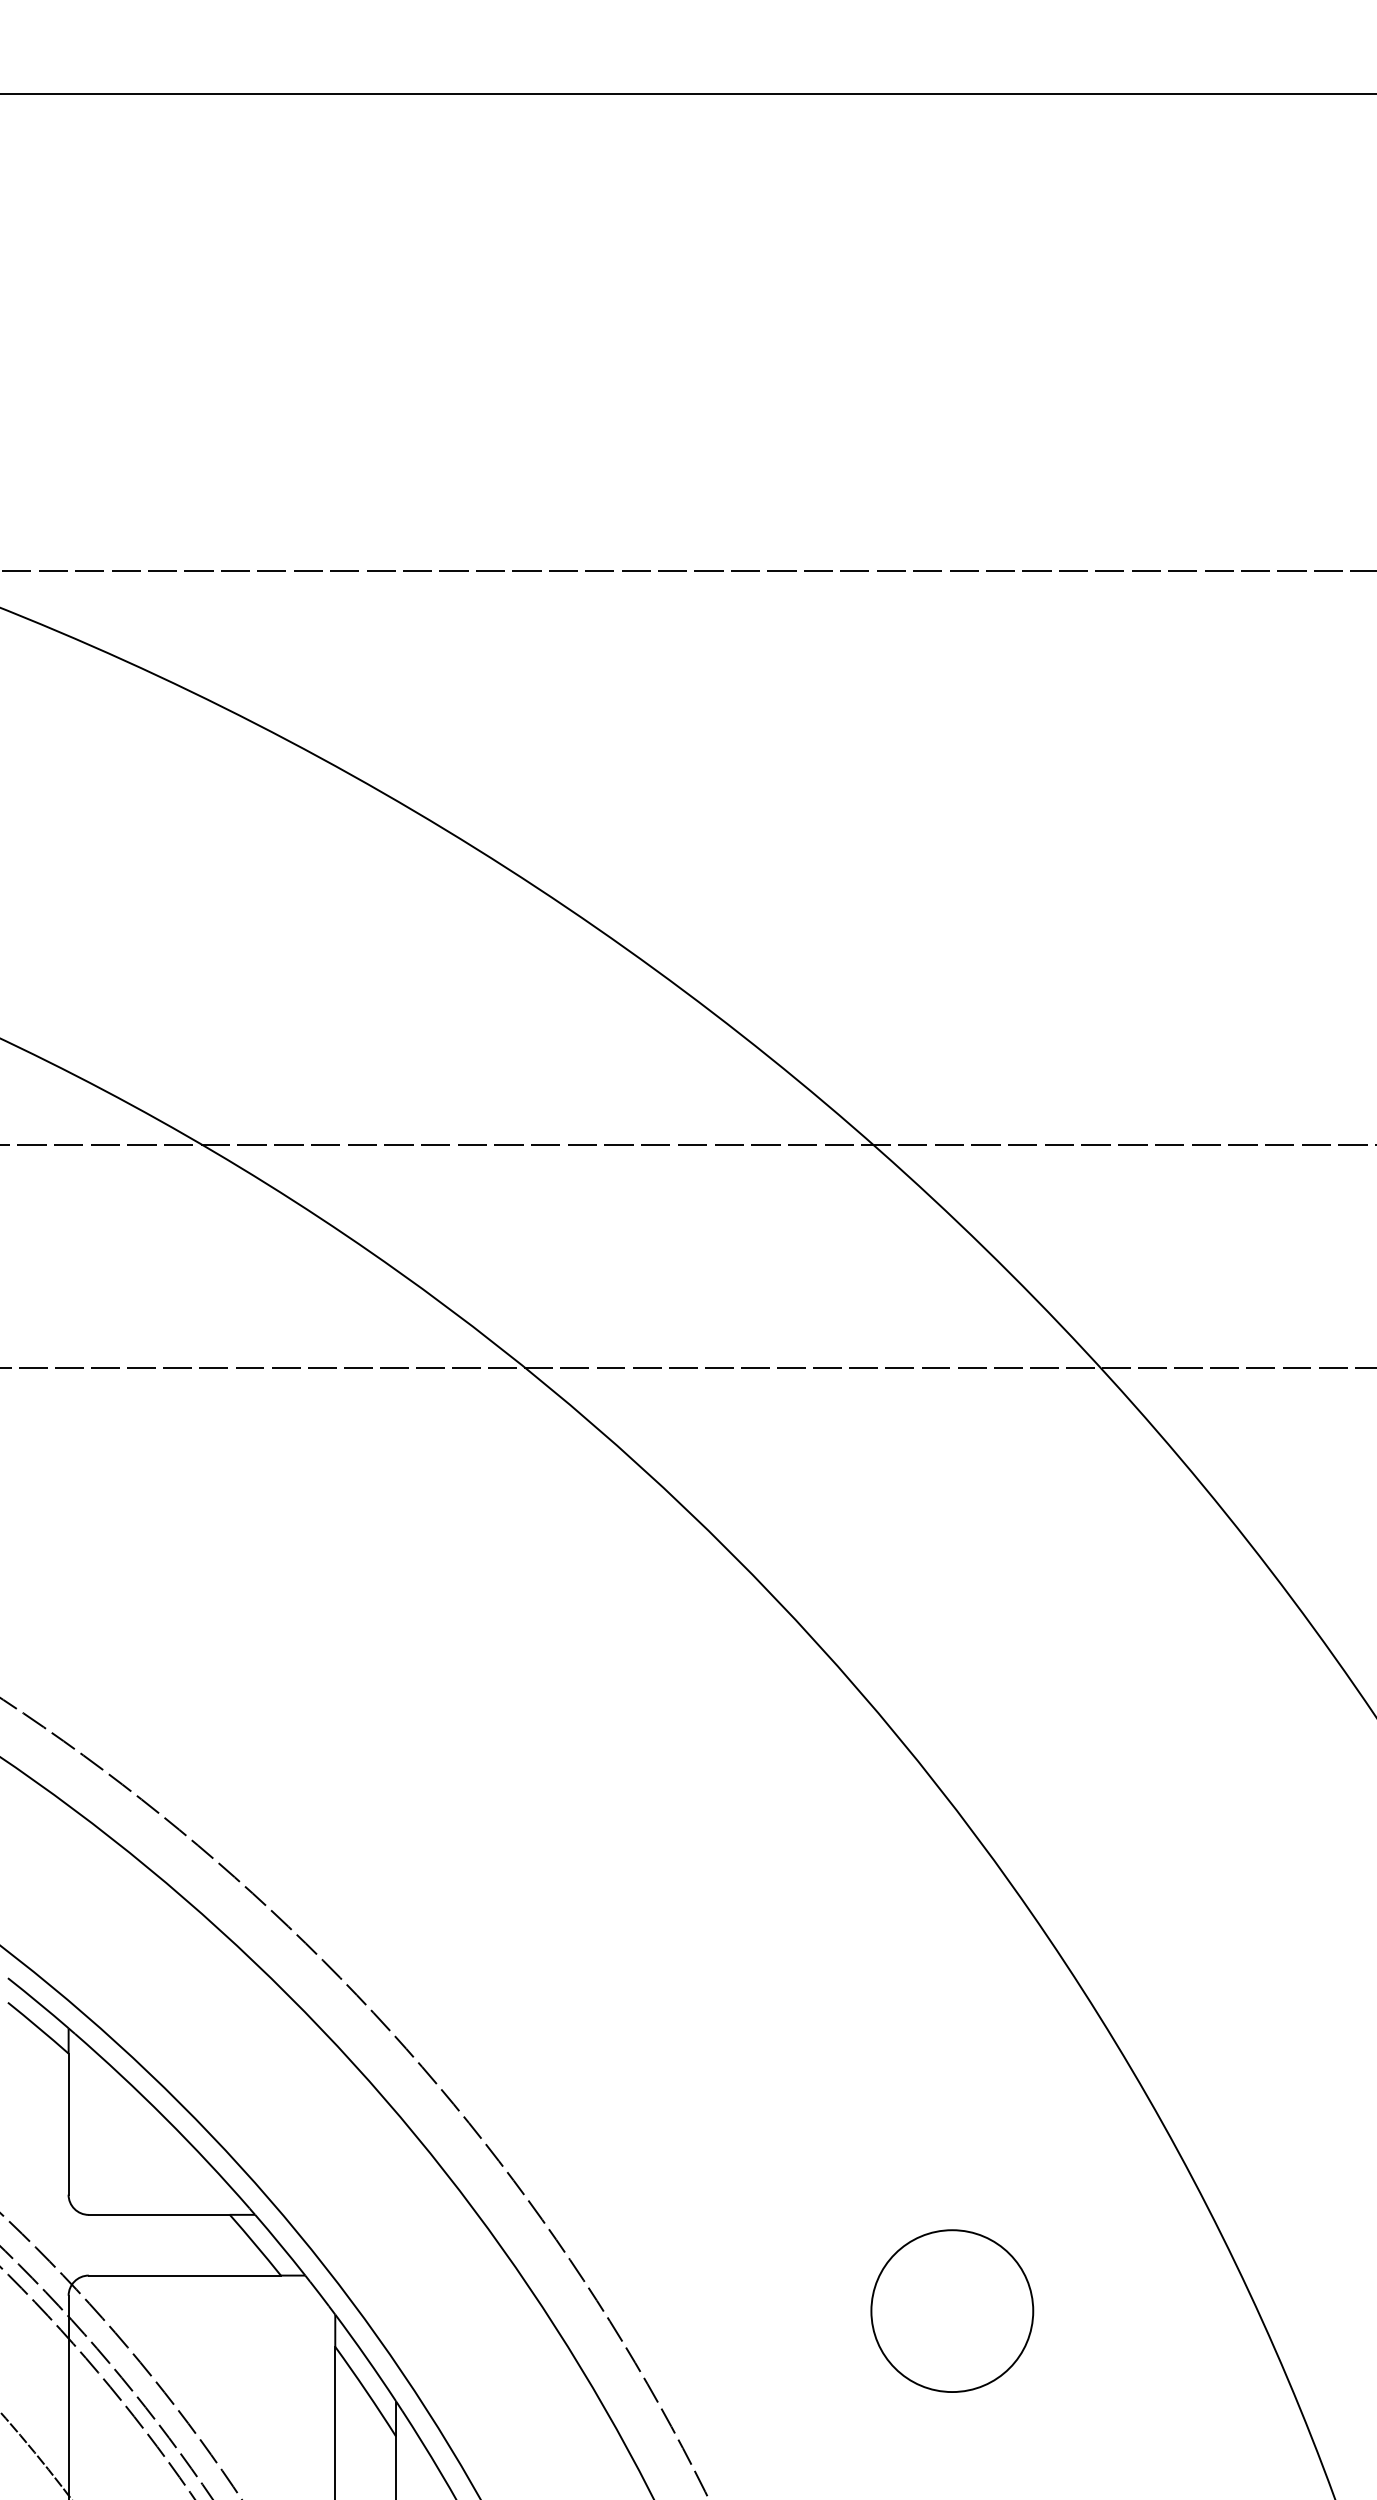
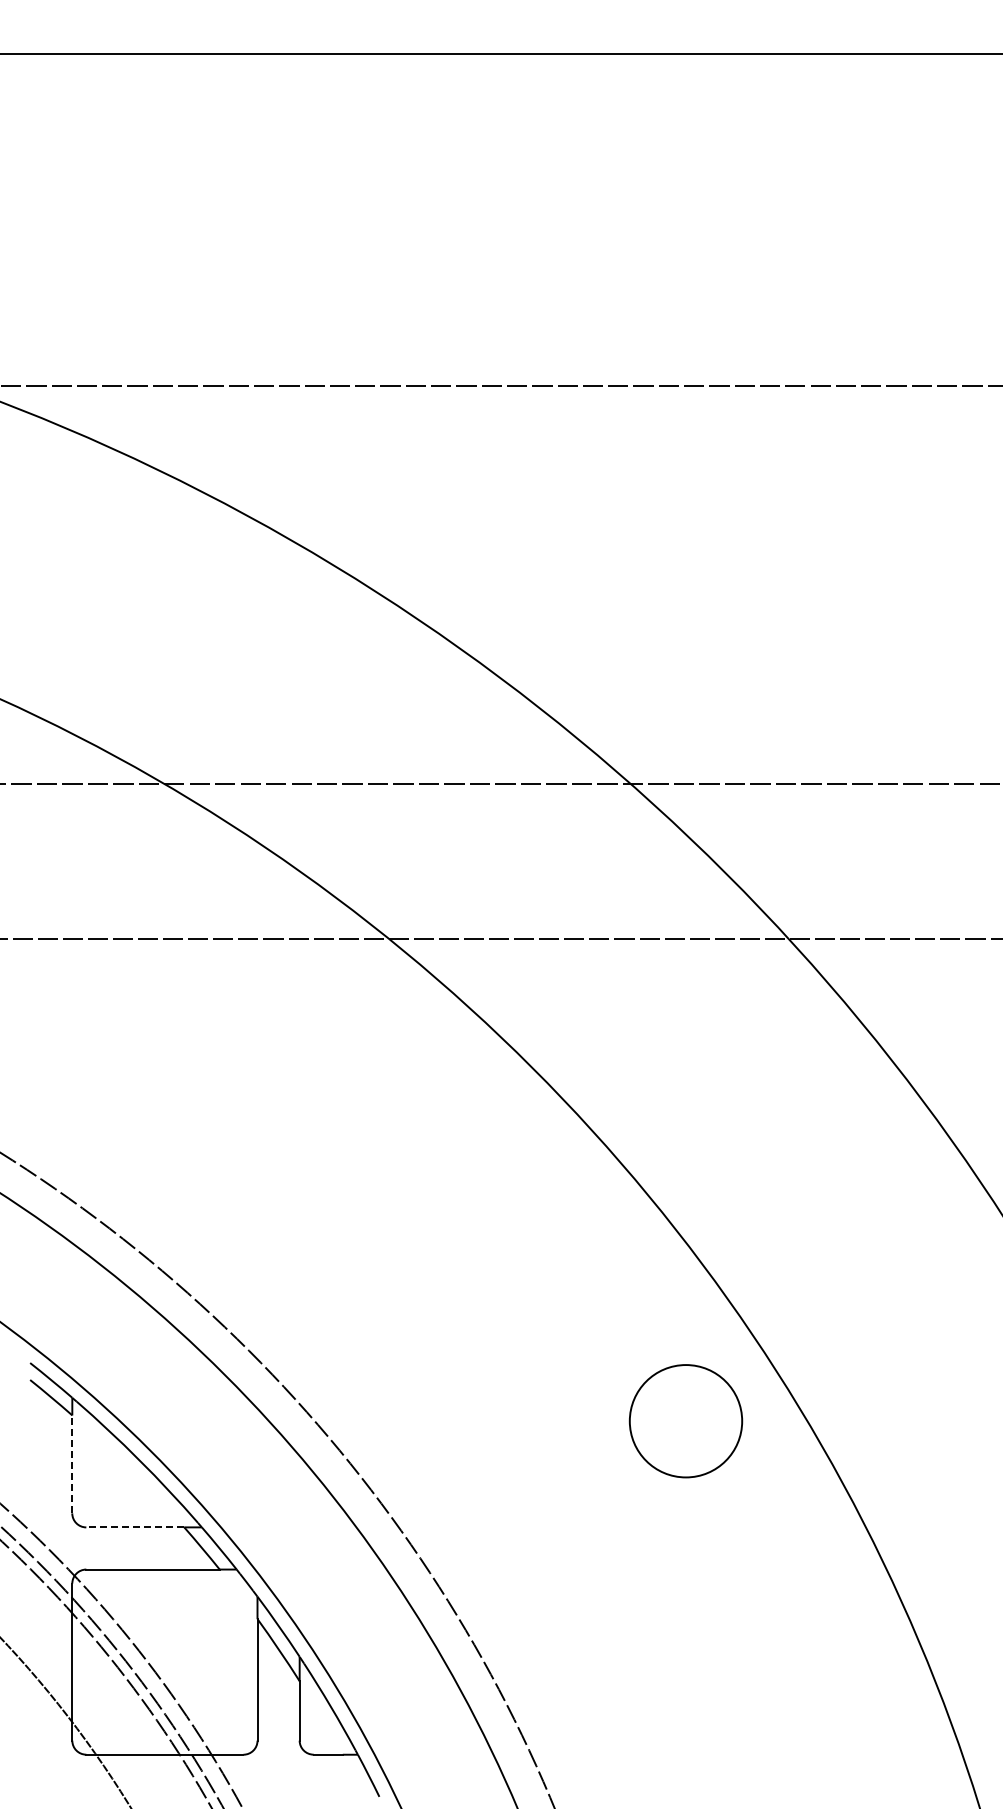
line: (68, 2124) -> (72, 1464), solid -> dashed
line: (159, 2215) -> (135, 1527), solid -> dashed
circle: (951, 2311) -> (685, 1421), moved

